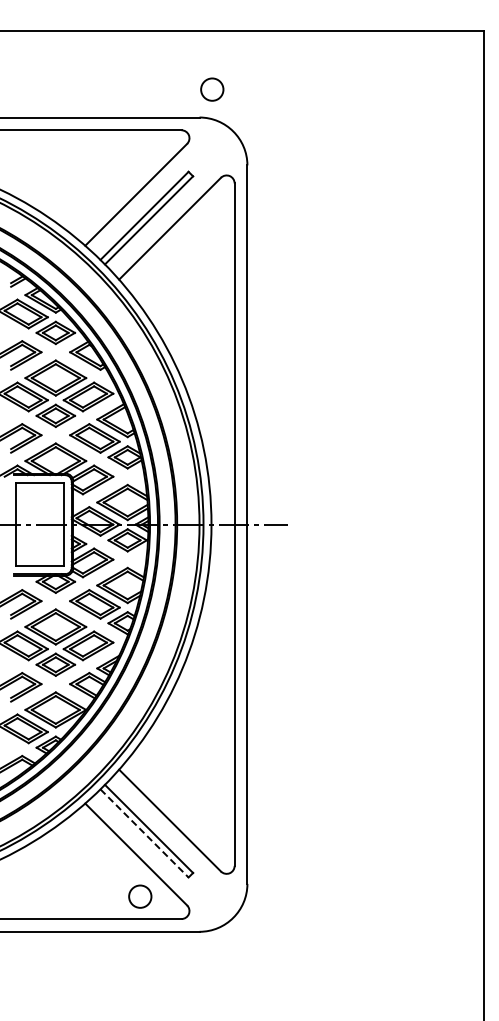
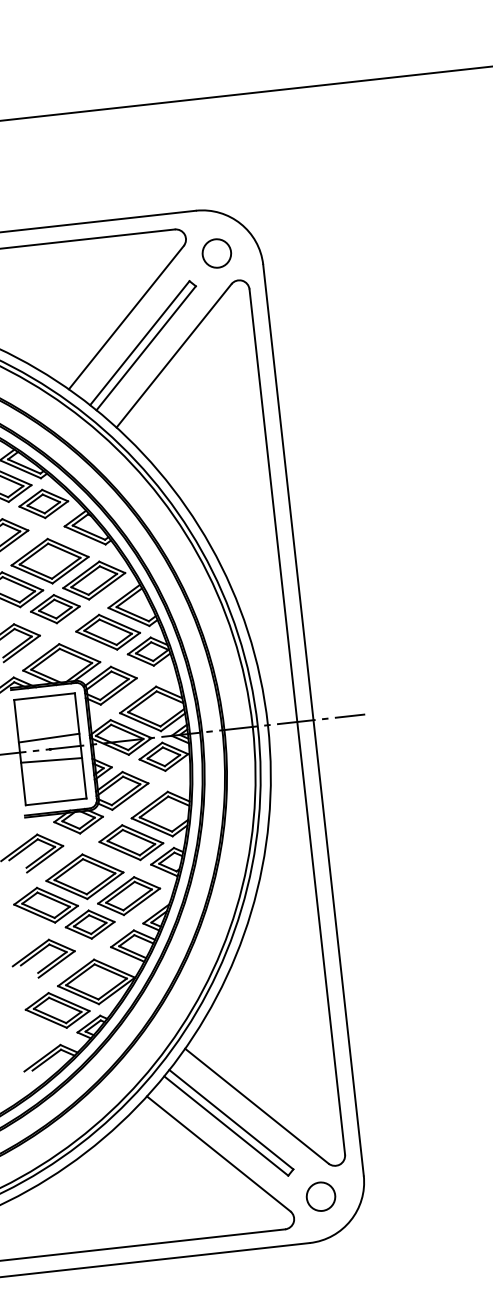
circle: (212, 89) -> (217, 253), moved
line: (39, 515) -> (48, 737), added
line: (39, 533) -> (51, 760), added
line: (144, 833) -> (226, 1126), dashed -> solid
circle: (140, 896) -> (321, 1196), moved

